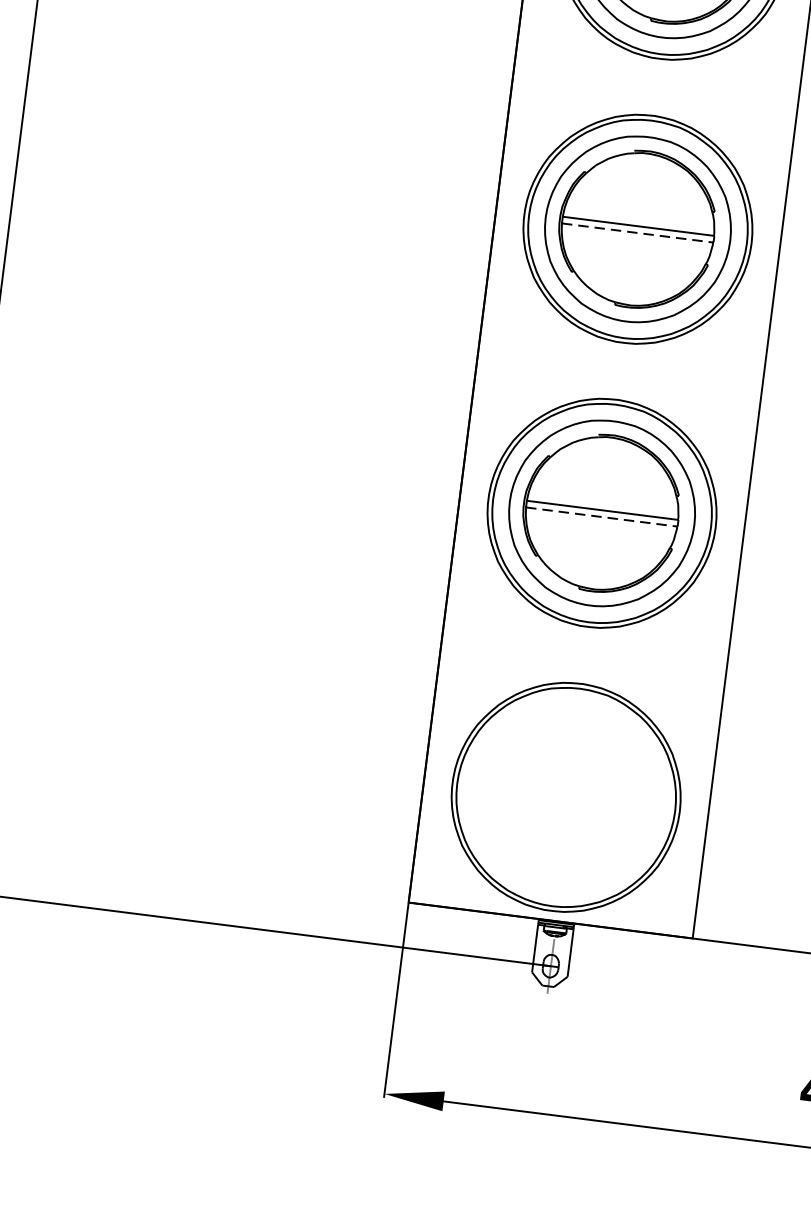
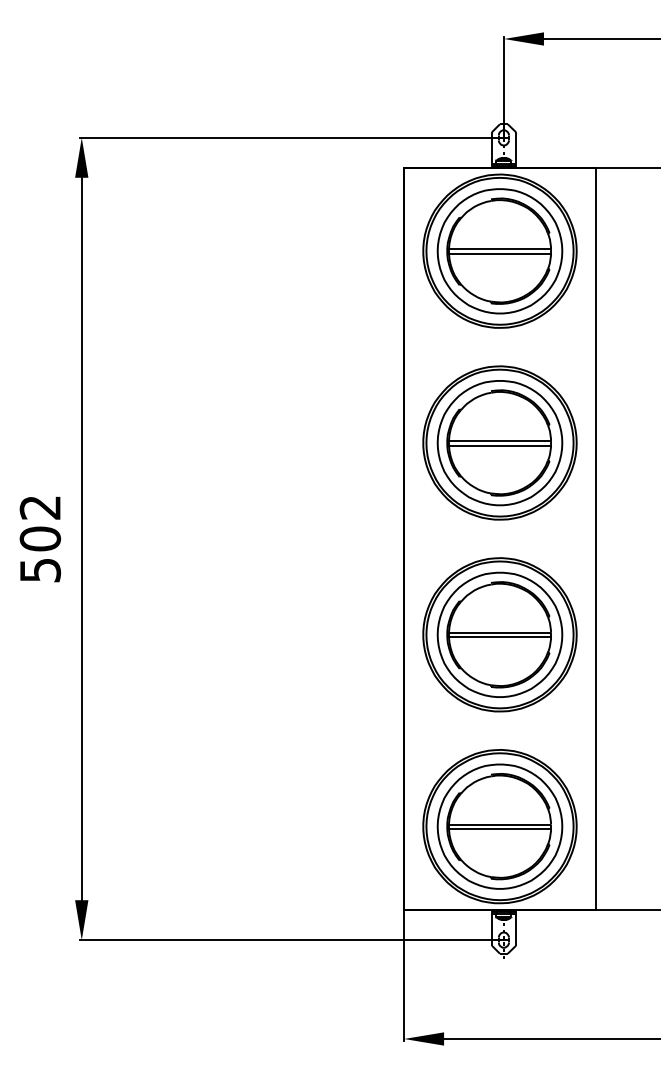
line: (638, 233) -> (500, 445), dashed -> solid
line: (602, 517) -> (500, 637), dashed -> solid
part: (565, 797) -> (499, 826), added

